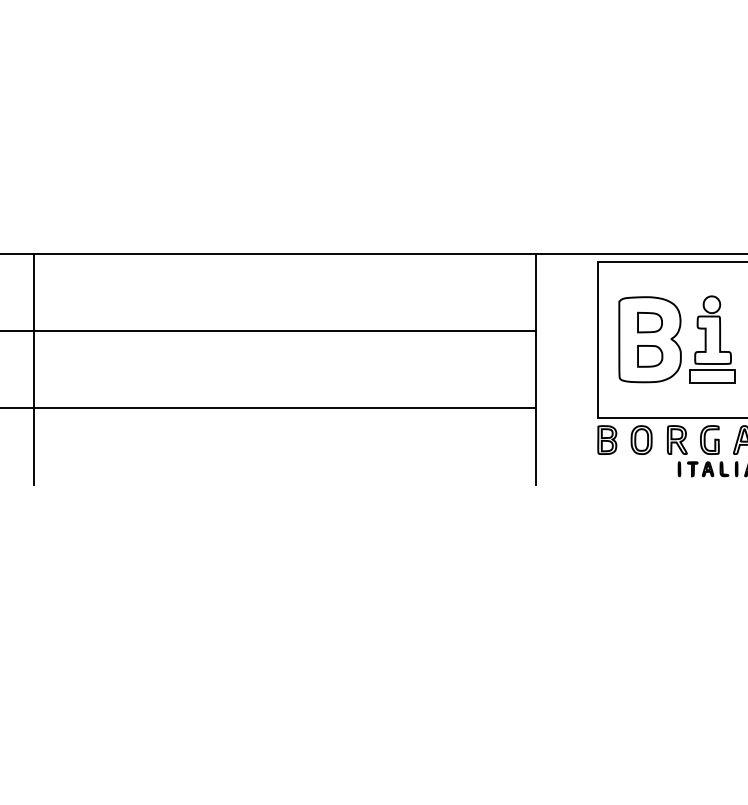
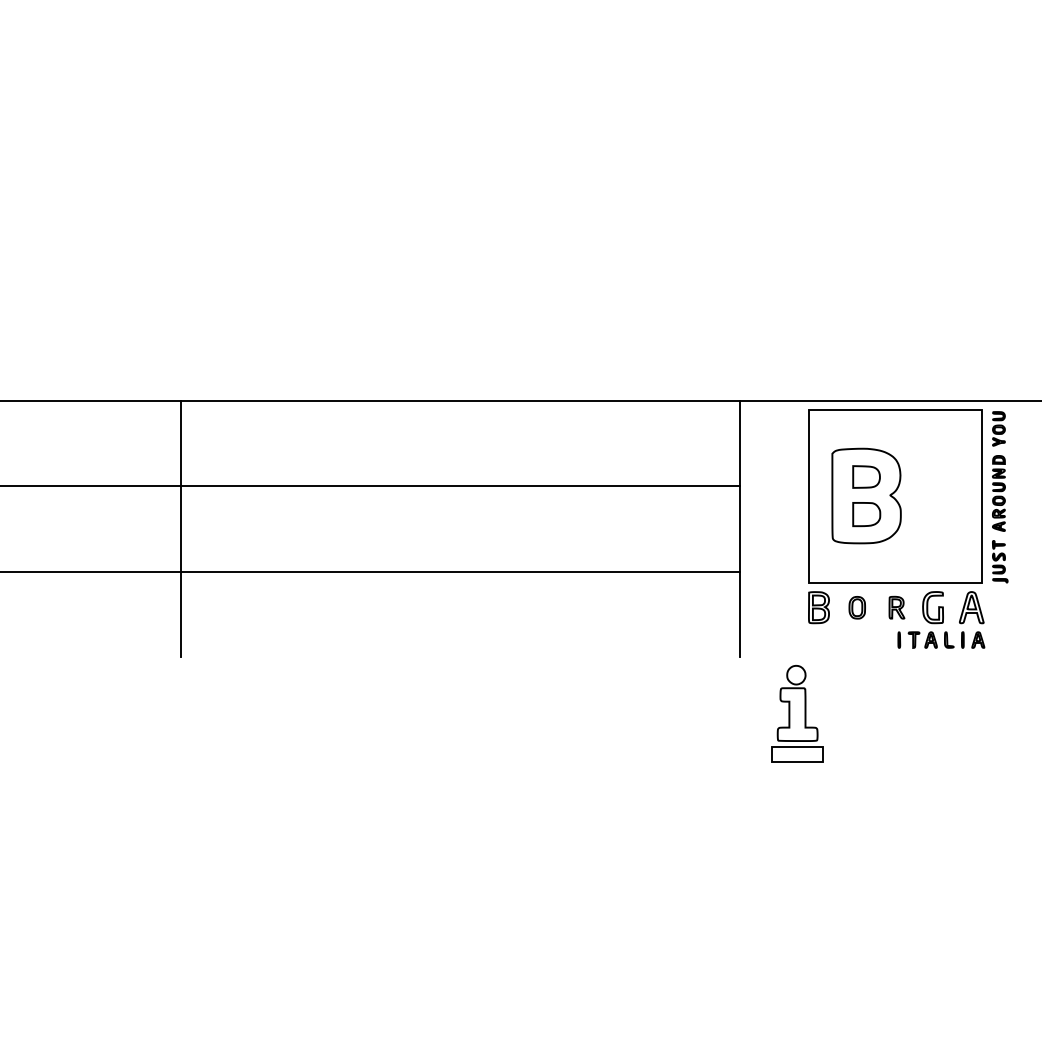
part: (712, 339) -> (797, 713), moved
part: (641, 439) -> (857, 607), size x0.7
part: (676, 439) -> (896, 607), size x0.7

